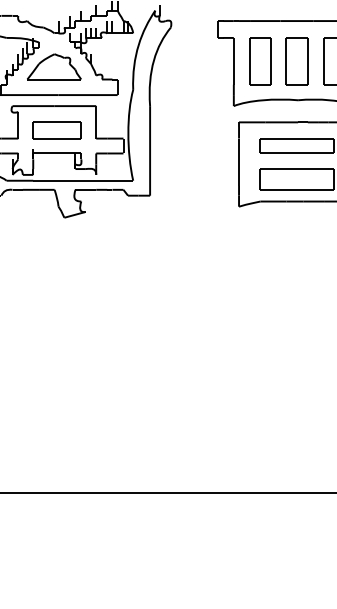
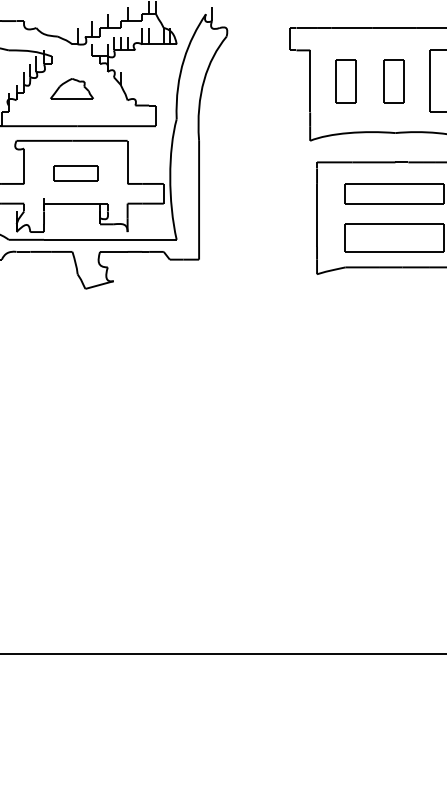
part: (260, 60) -> (345, 80), size x0.7
part: (296, 60) -> (393, 80), size x0.7
part: (53, 66) -> (71, 88), size x0.6
part: (56, 129) -> (75, 172), size x0.7

